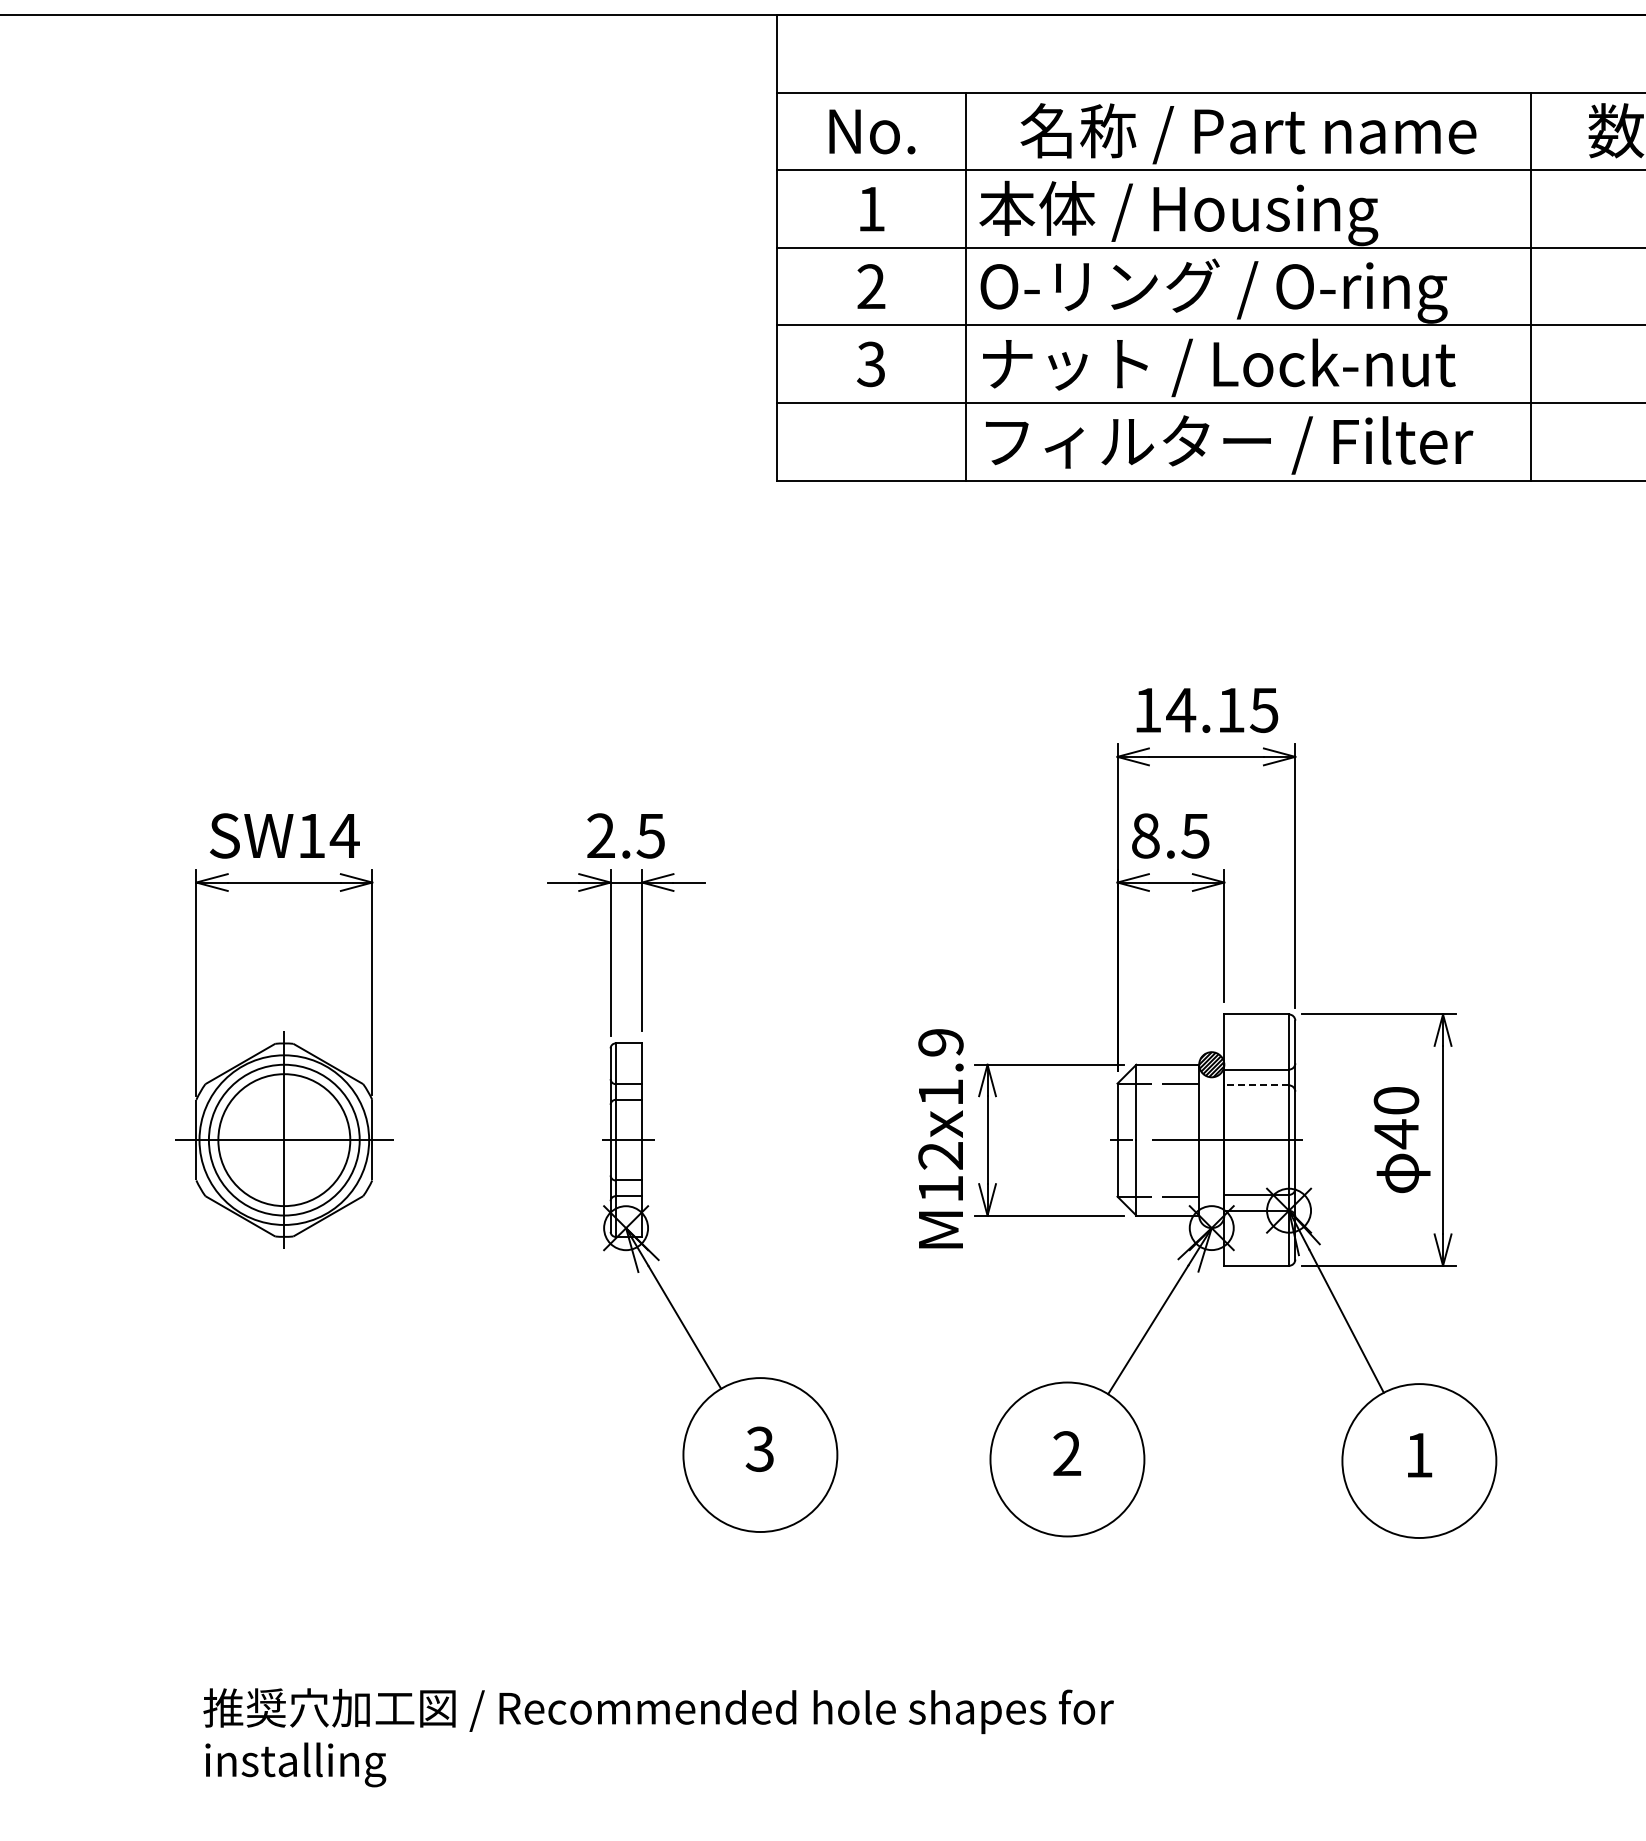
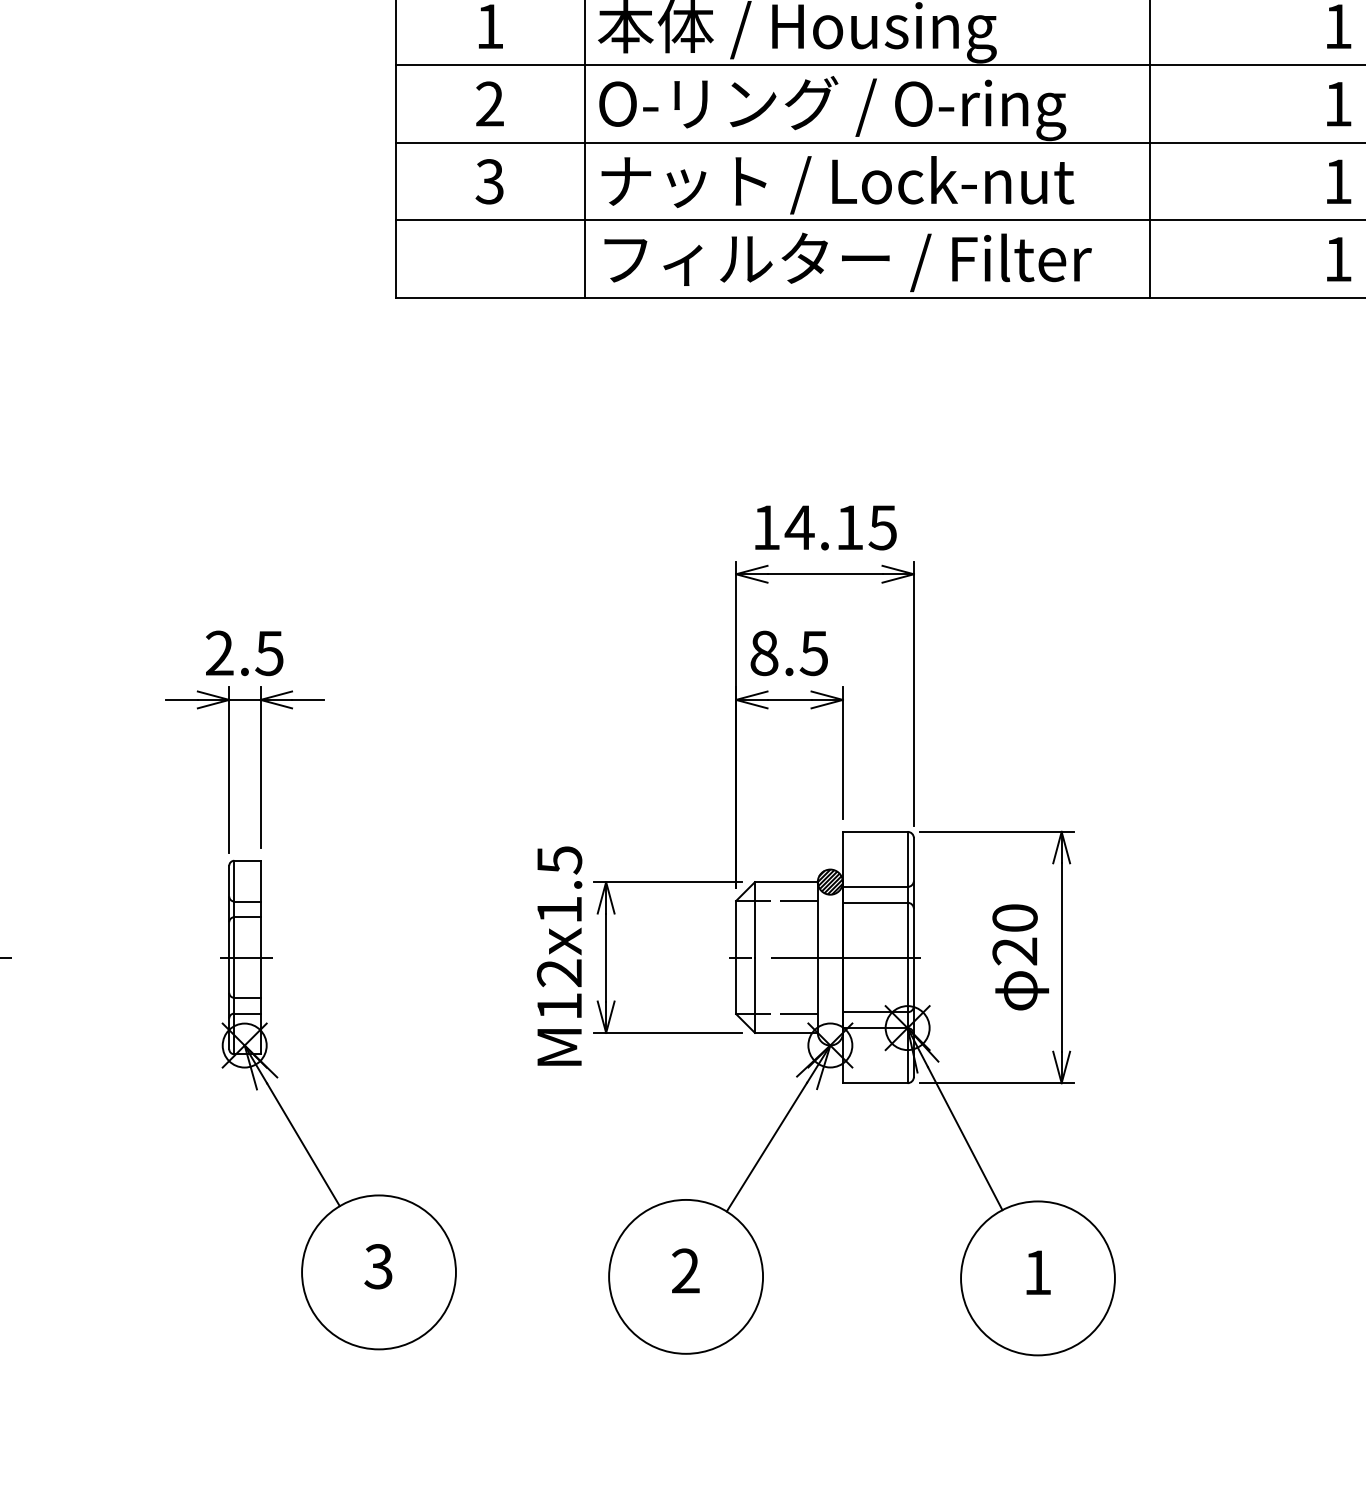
text: (940, 1043) -> (559, 860), M12x1.9 -> M12x1.5
line: (1256, 1085) -> (875, 902), dashed -> solid
text: (1395, 1134) -> (1014, 951), 40 -> 20

